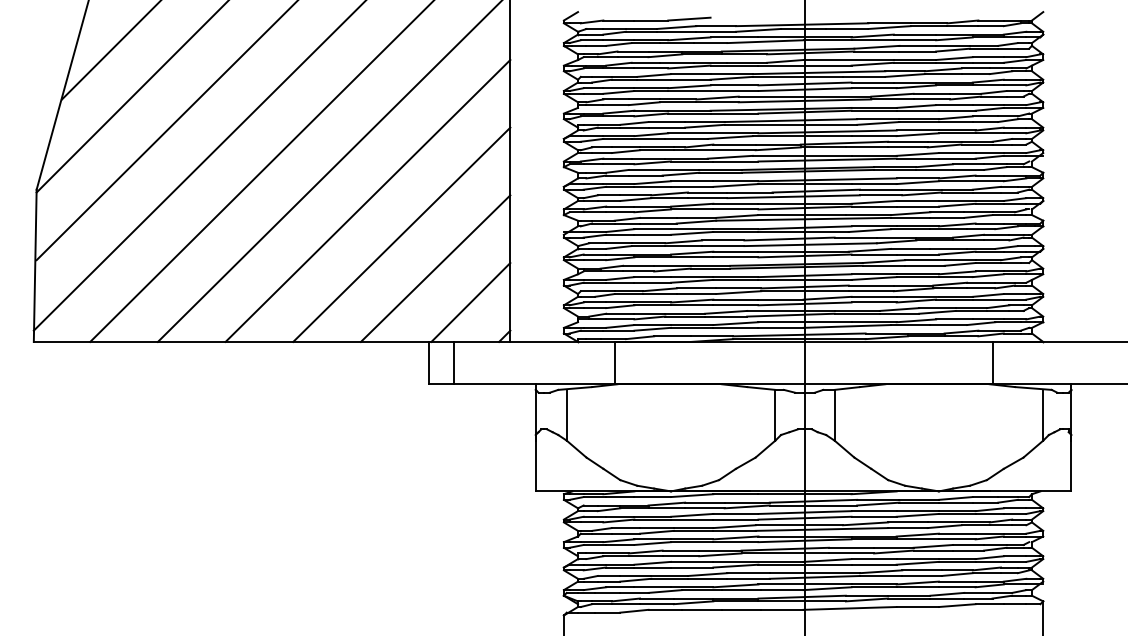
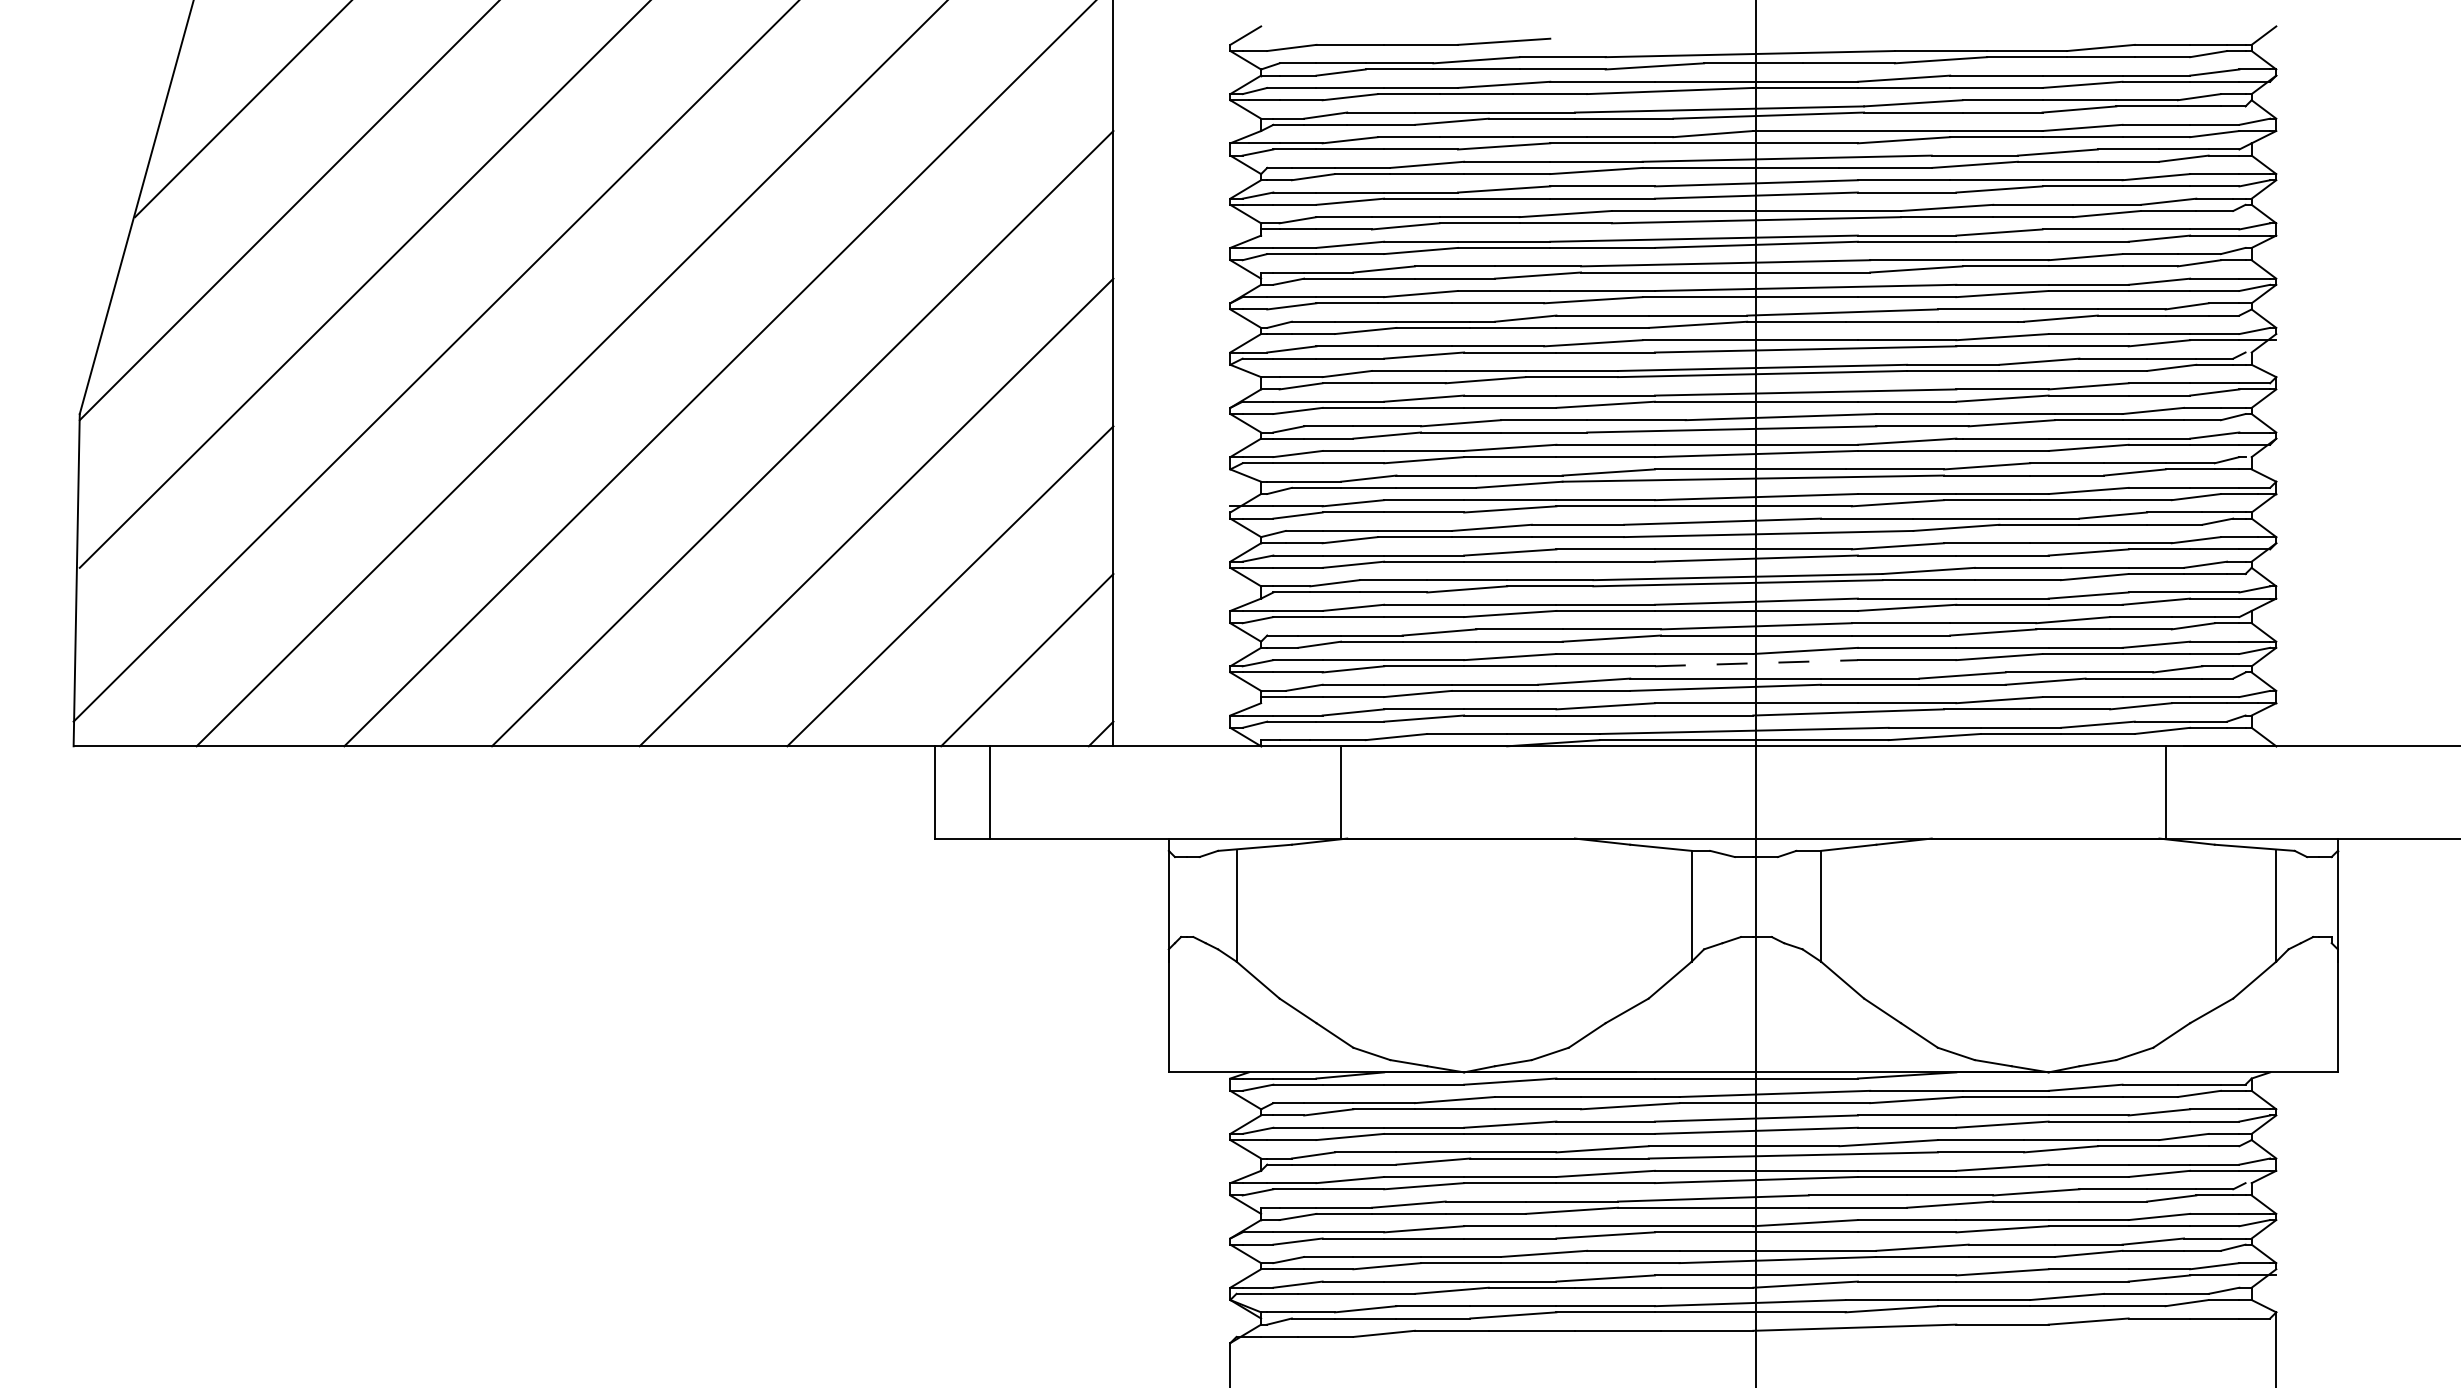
line: (805, 303) -> (1757, 662), solid -> dashed

